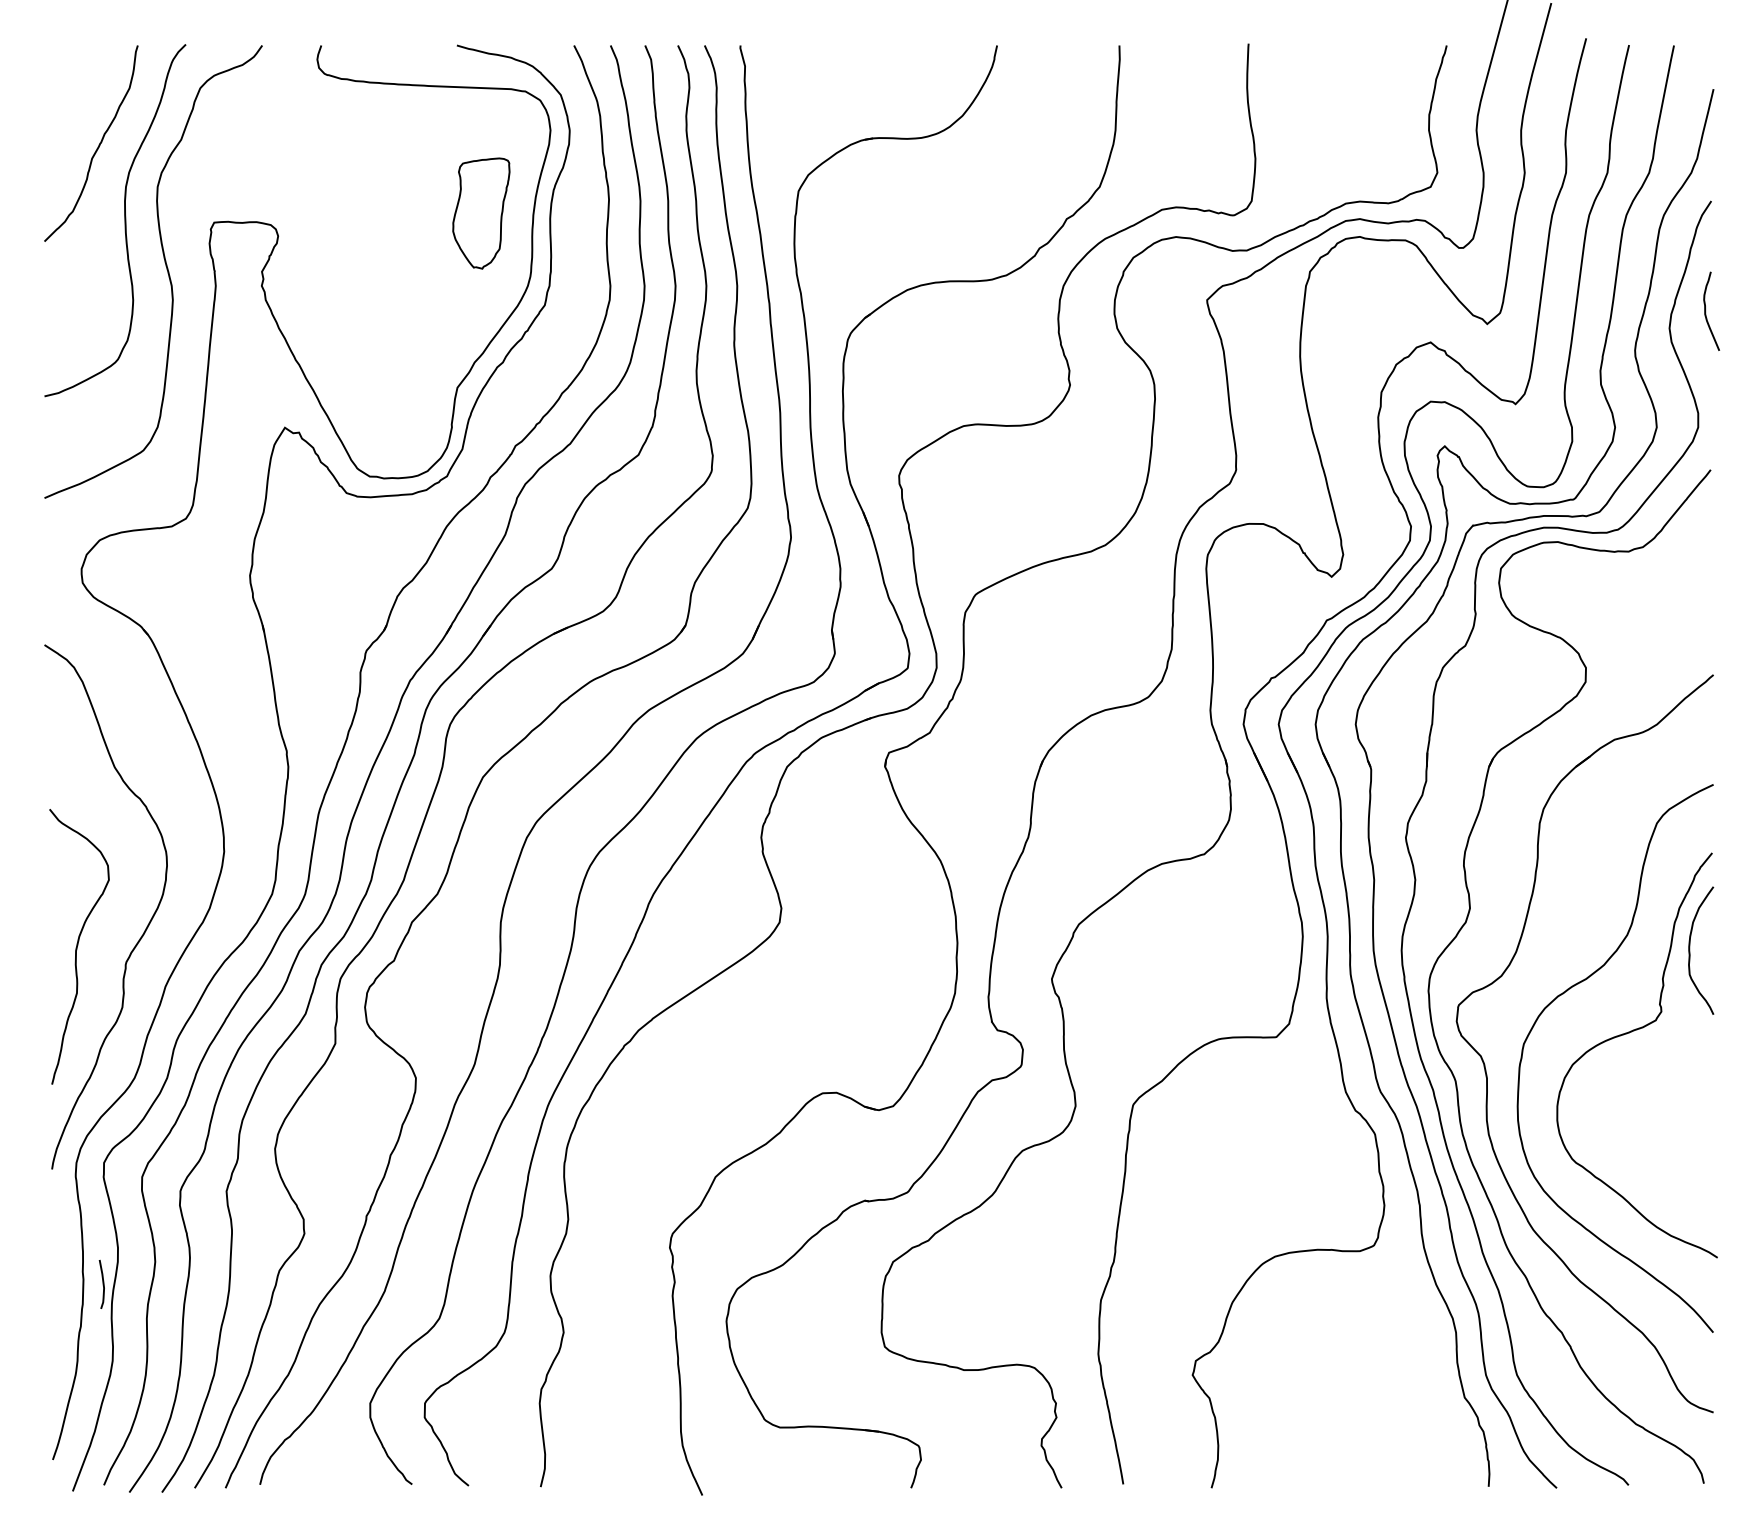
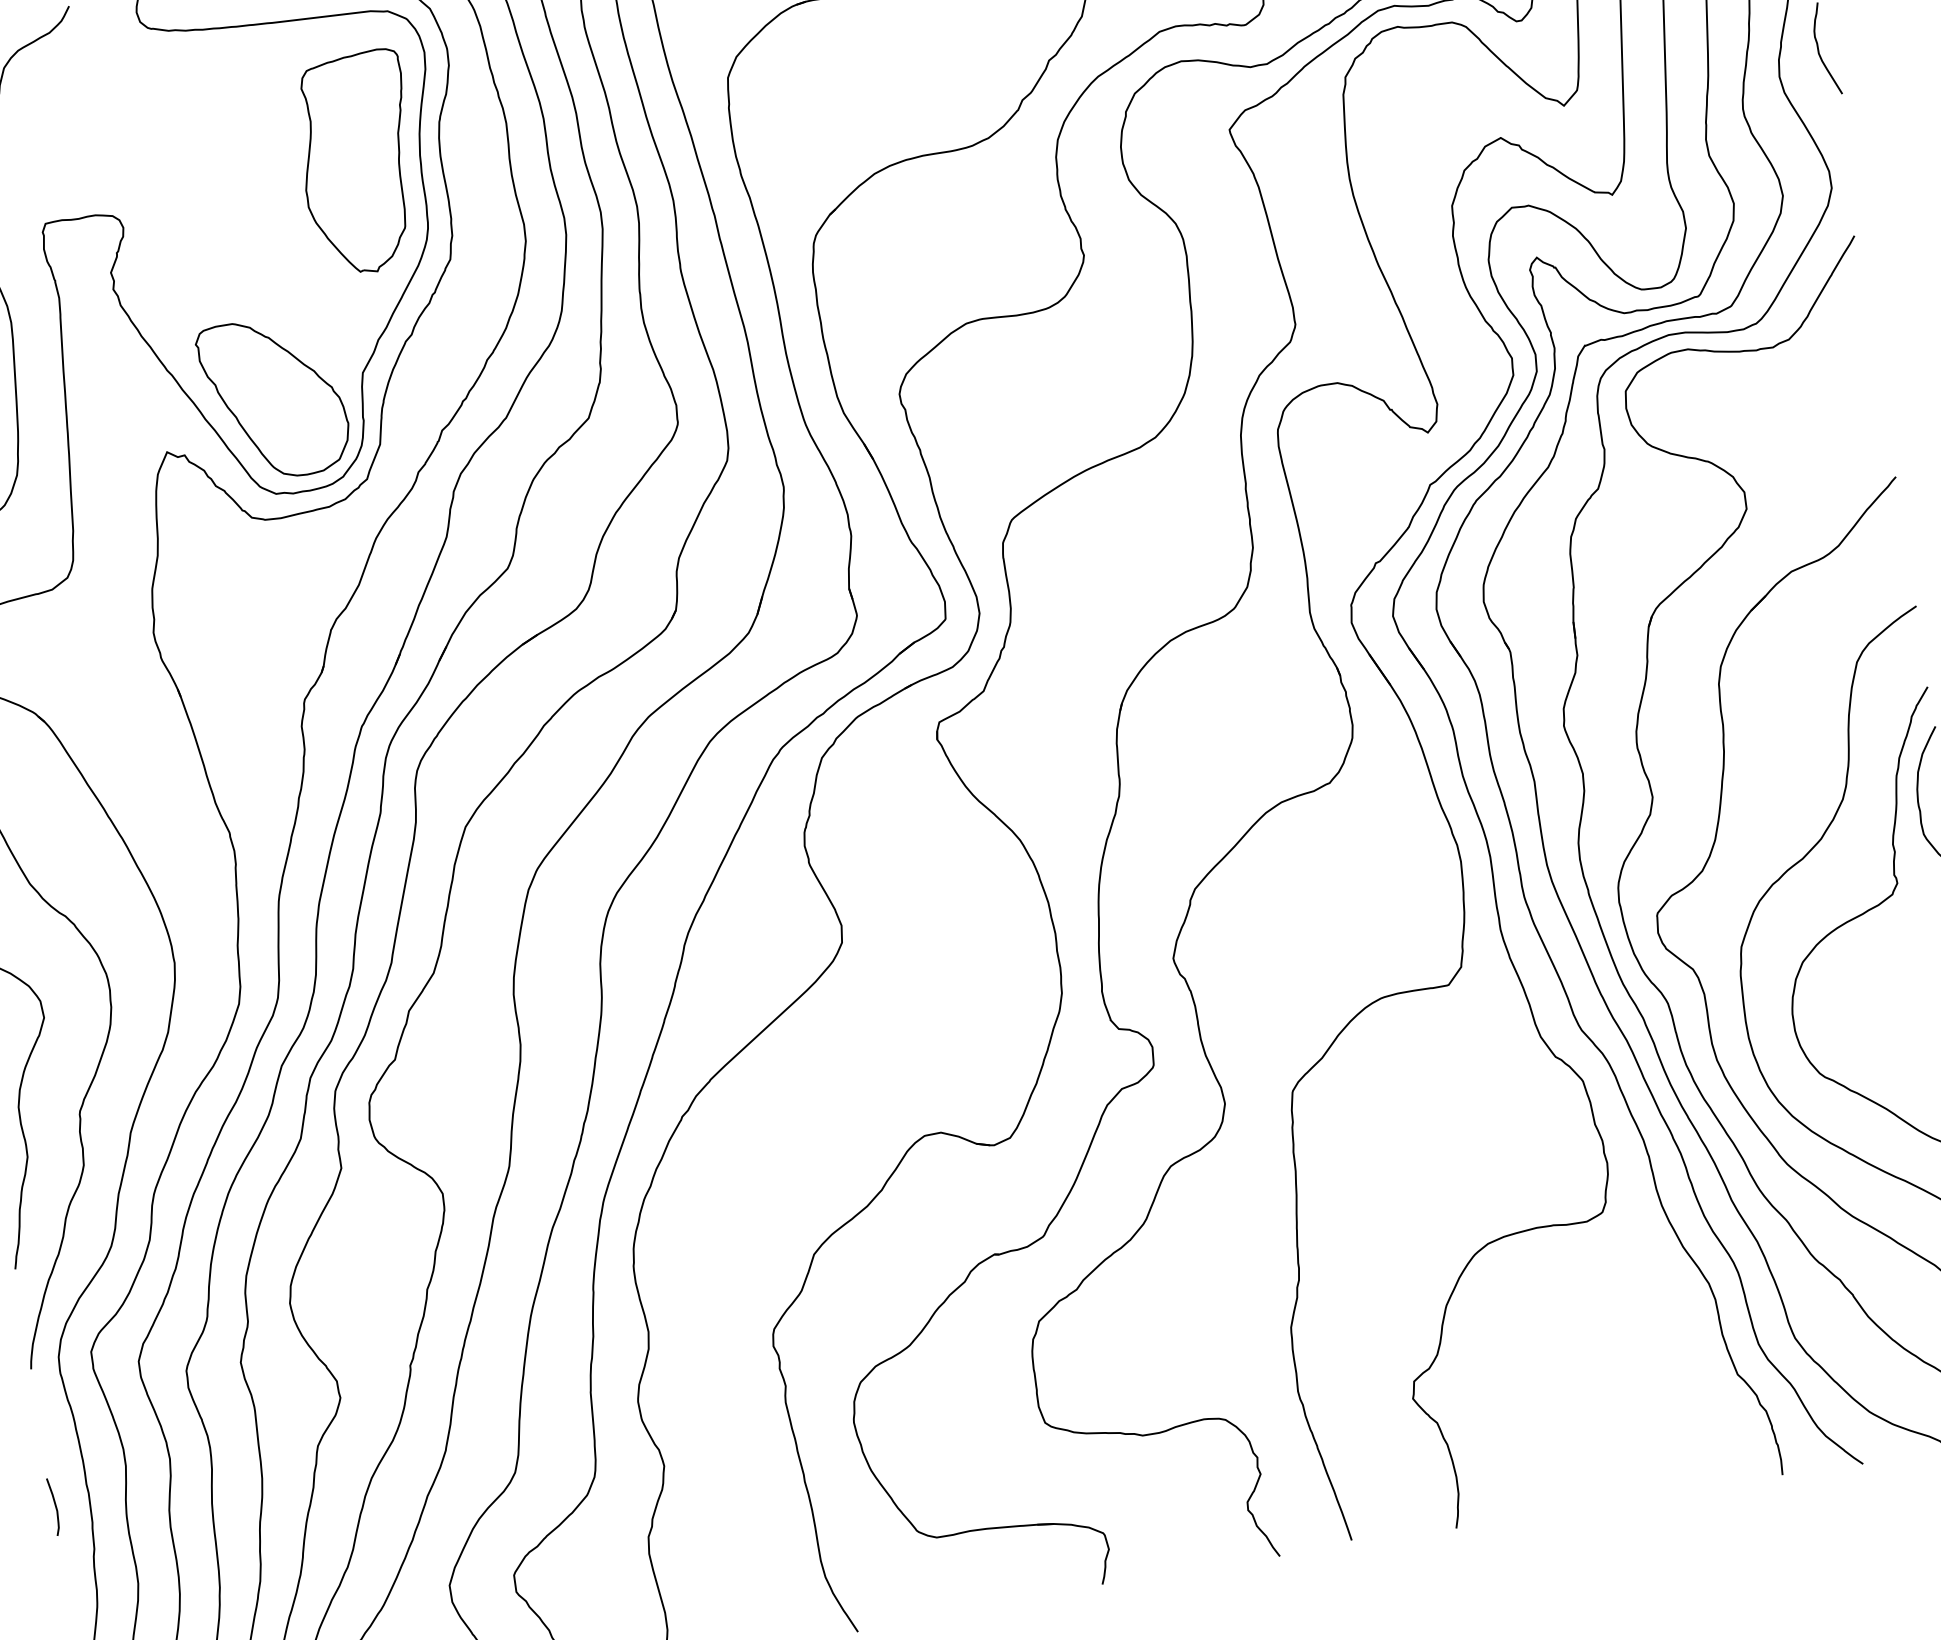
part: (481, 213) -> (358, 163), size x1.67
part: (380, 397) -> (274, 398), added
curve: (102, 1283) -> (54, 1505), moved

